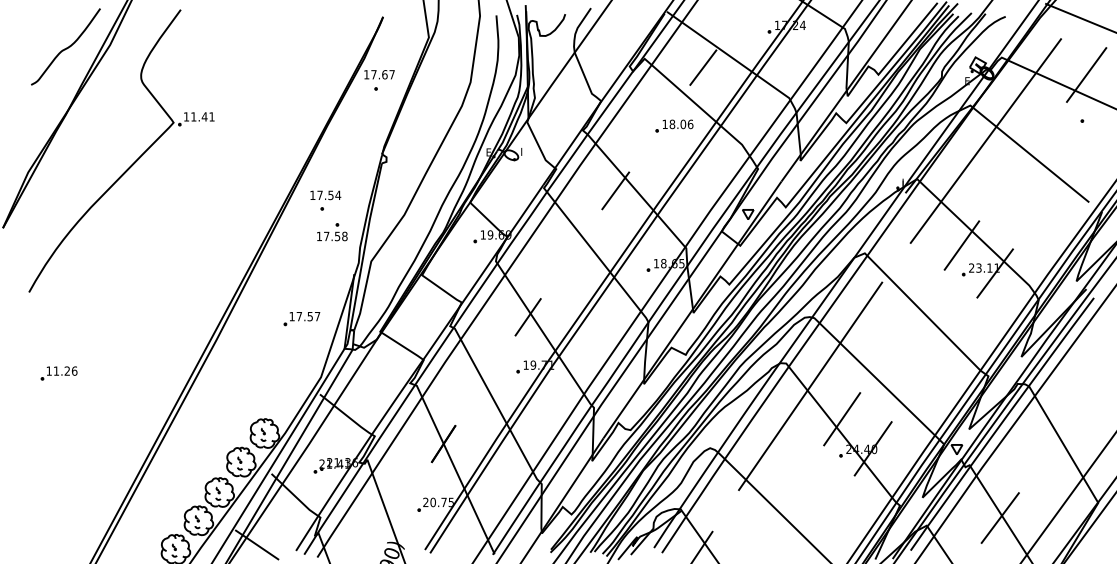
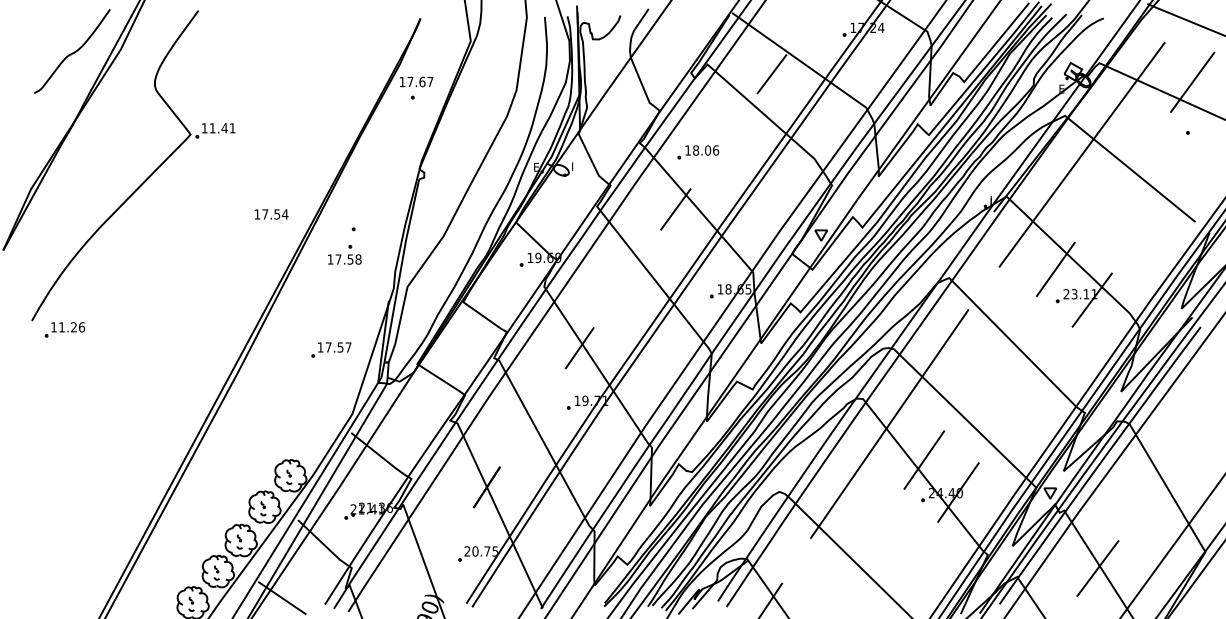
part: (674, 126) -> (698, 152), moved
text: (325, 195) -> (271, 214), moved
part: (332, 231) -> (344, 254), moved
part: (58, 373) -> (64, 329), moved

